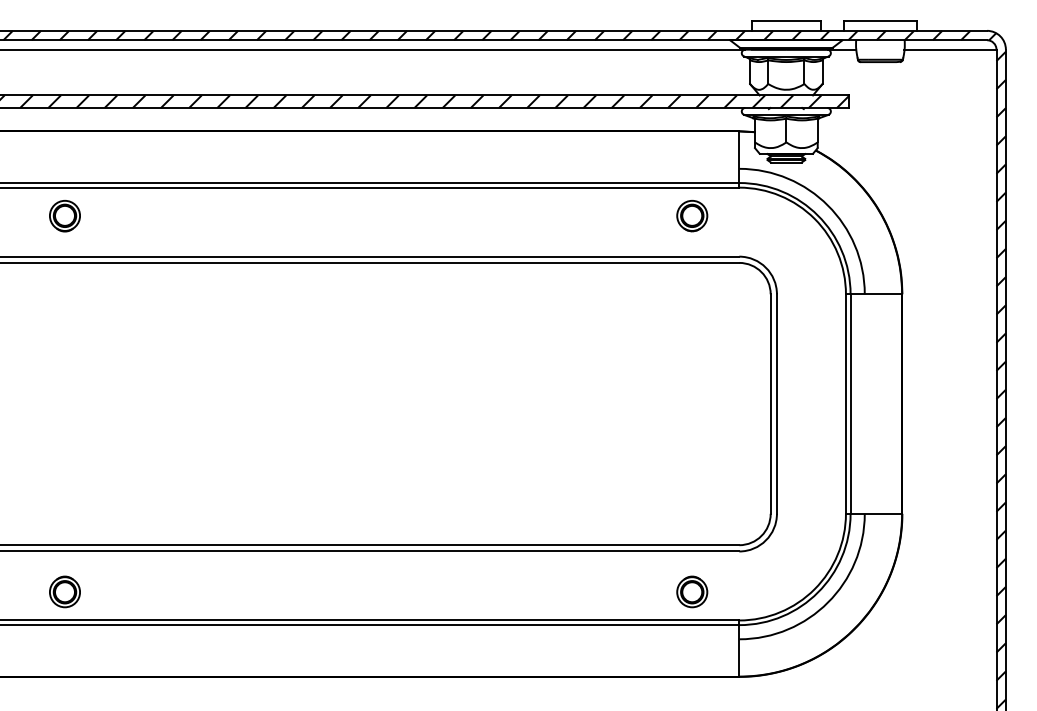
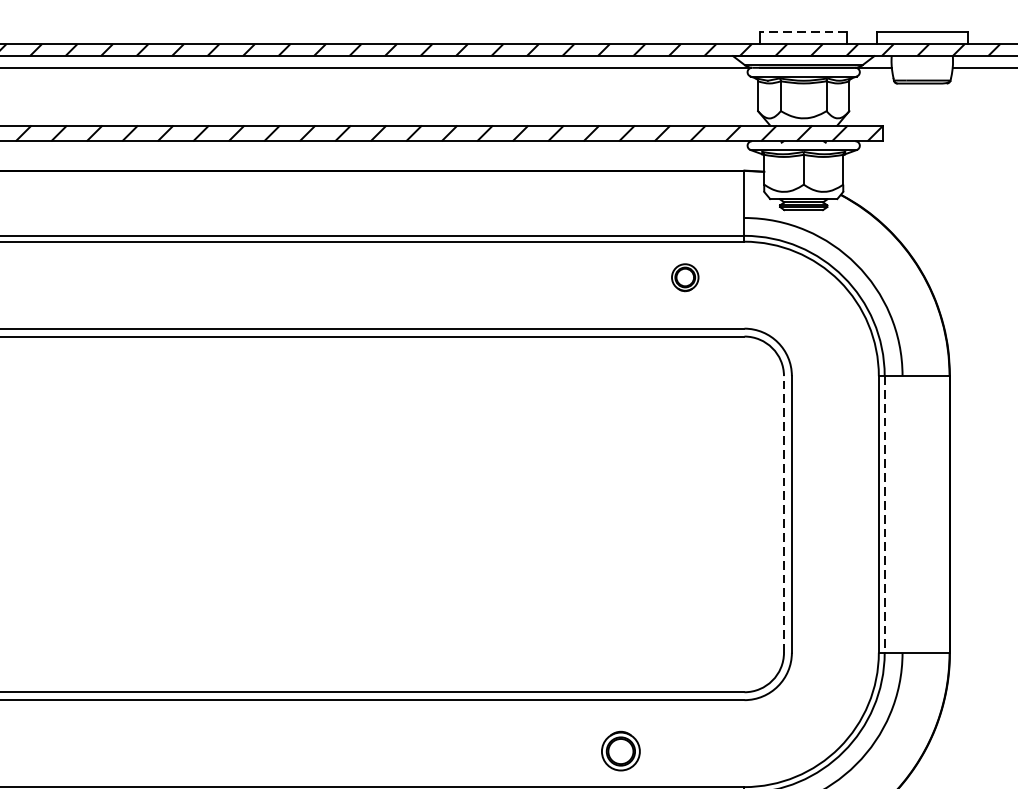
line: (785, 21) -> (802, 32), solid -> dashed
part: (692, 216) -> (685, 278), size x0.7
line: (770, 404) -> (783, 514), solid -> dashed
line: (850, 404) -> (884, 514), solid -> dashed
part: (692, 591) -> (621, 750), moved

